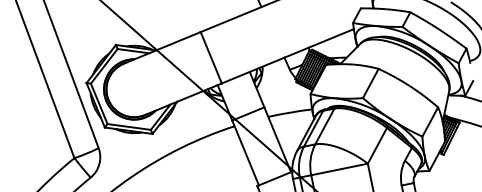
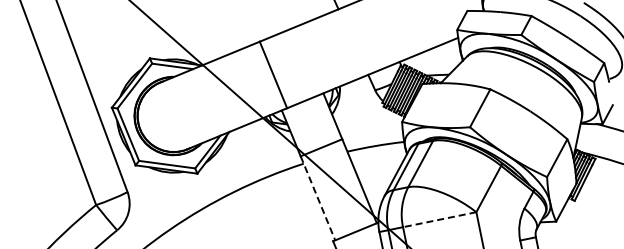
line: (246, 153) -> (318, 198), solid -> dashed
line: (339, 169) -> (439, 219), solid -> dashed

